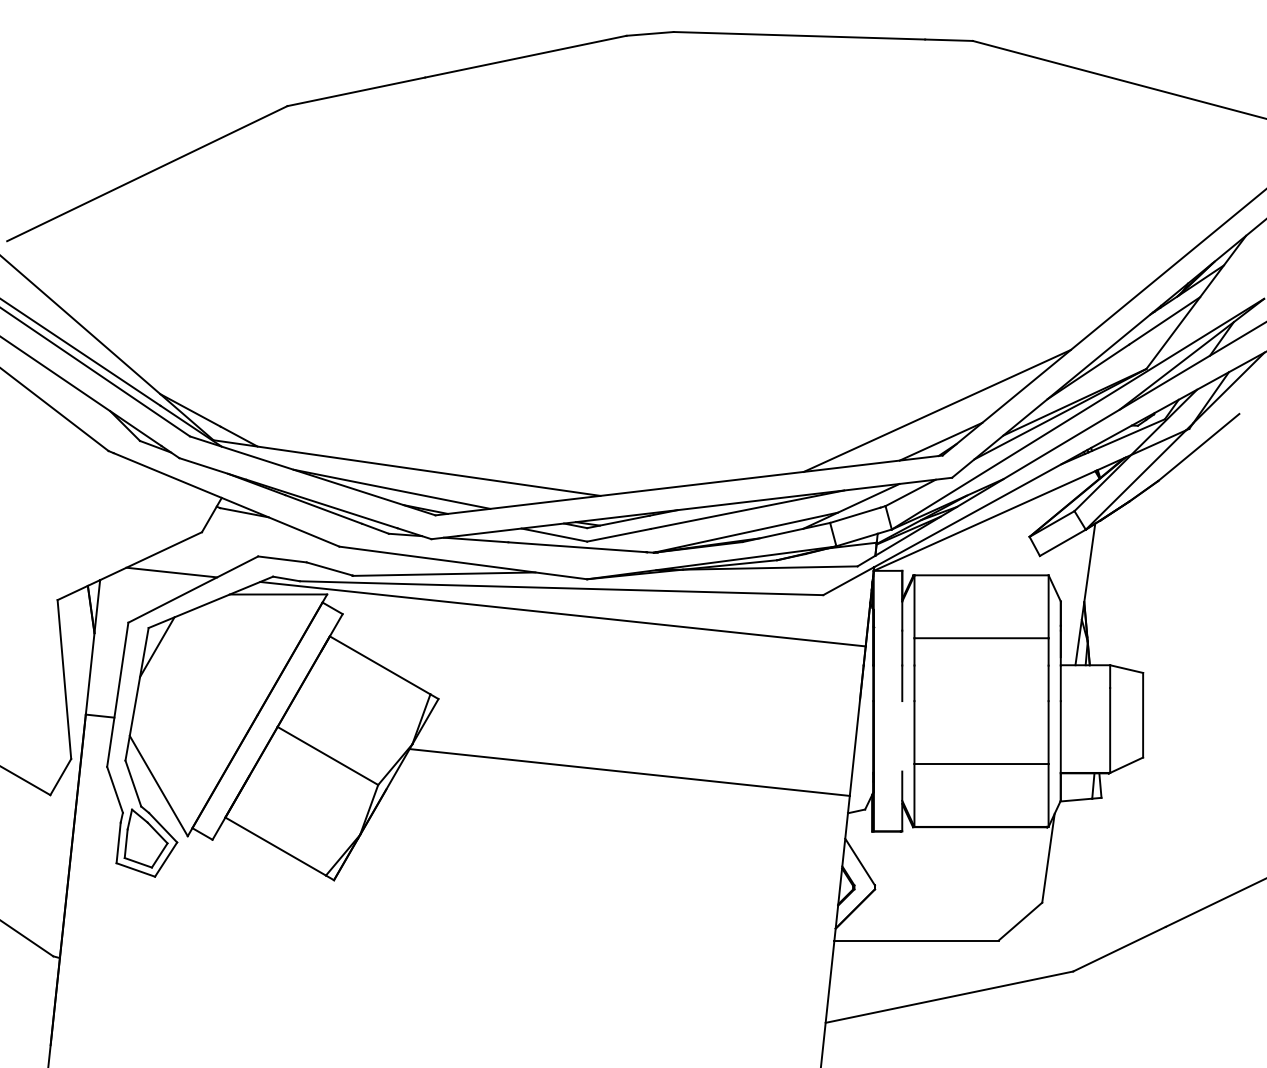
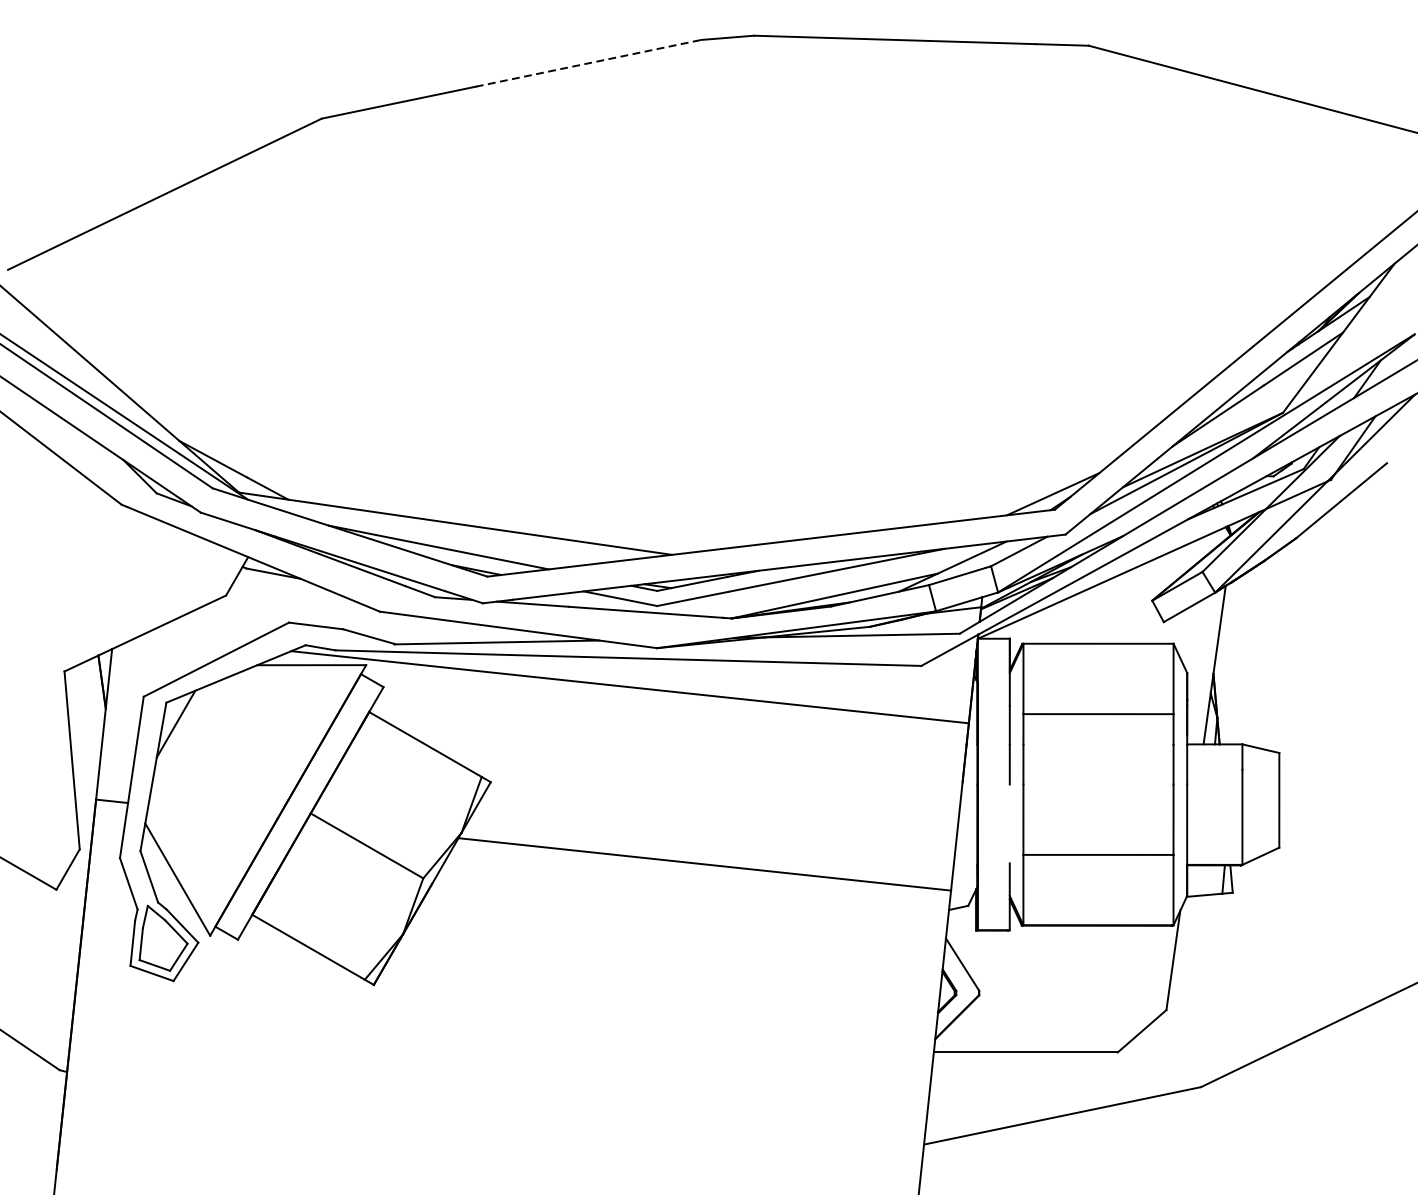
line: (525, 56) -> (588, 63), solid -> dashed
line: (936, 410) -> (1048, 459), removed
line: (171, 572) -> (191, 640), removed

